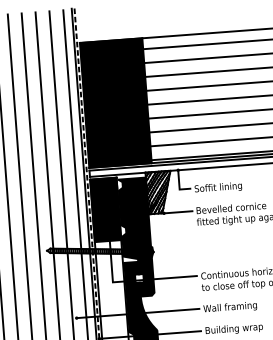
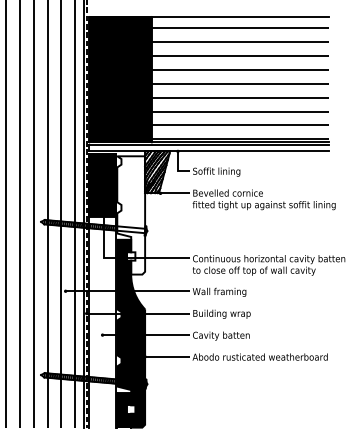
fill: (136, 237) -> (131, 215), removed

